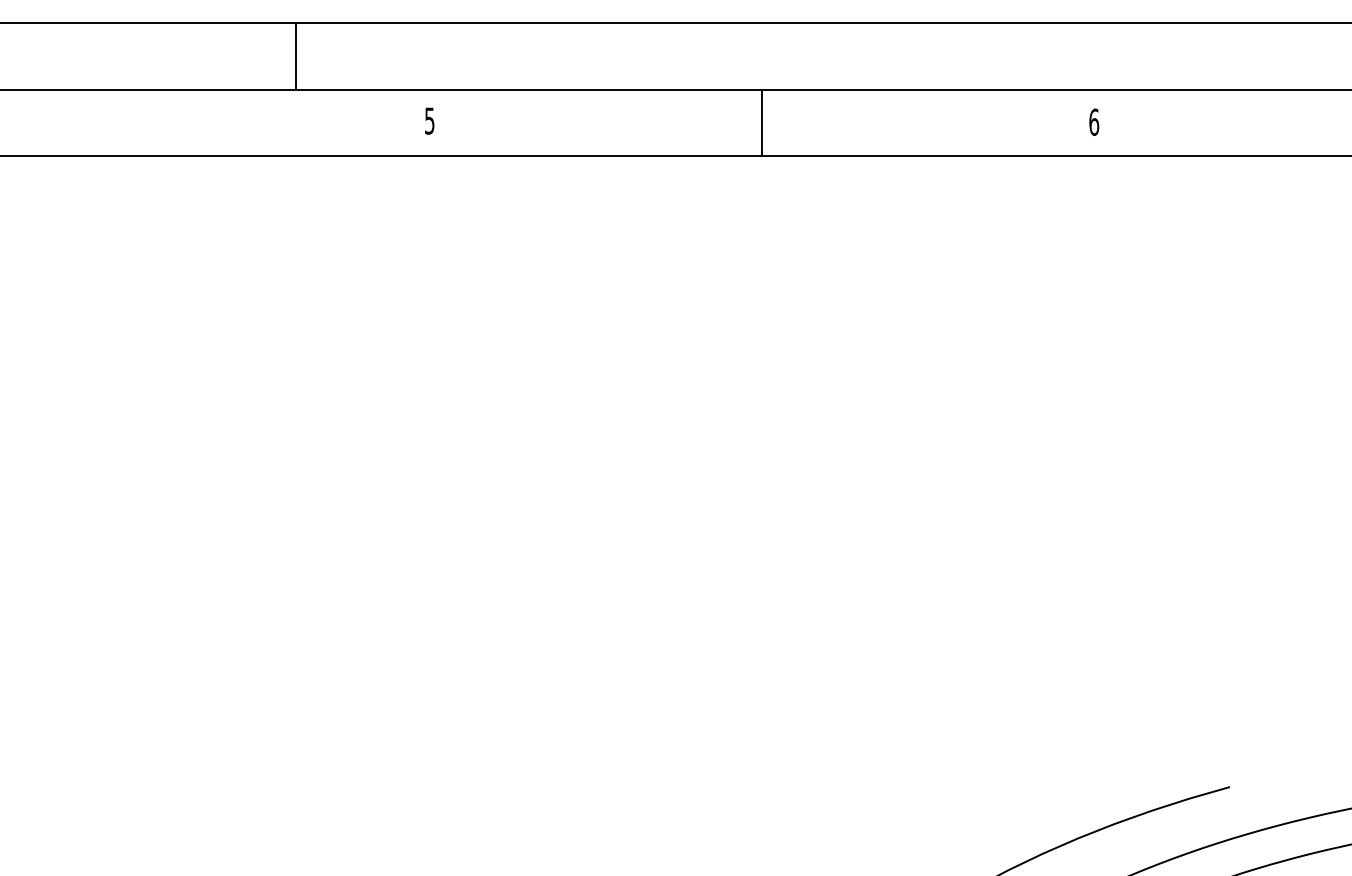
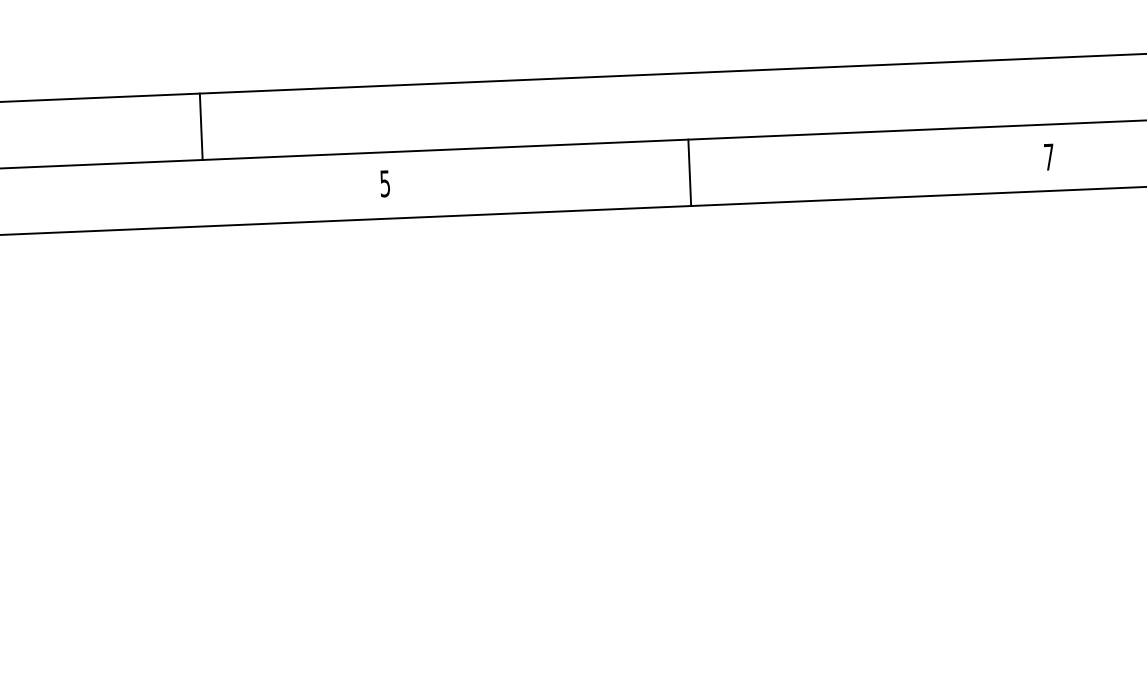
line: (296, 56) -> (201, 126), moved
text: (1094, 121) -> (1049, 156), 6 -> 7
line: (761, 122) -> (689, 172), moved

